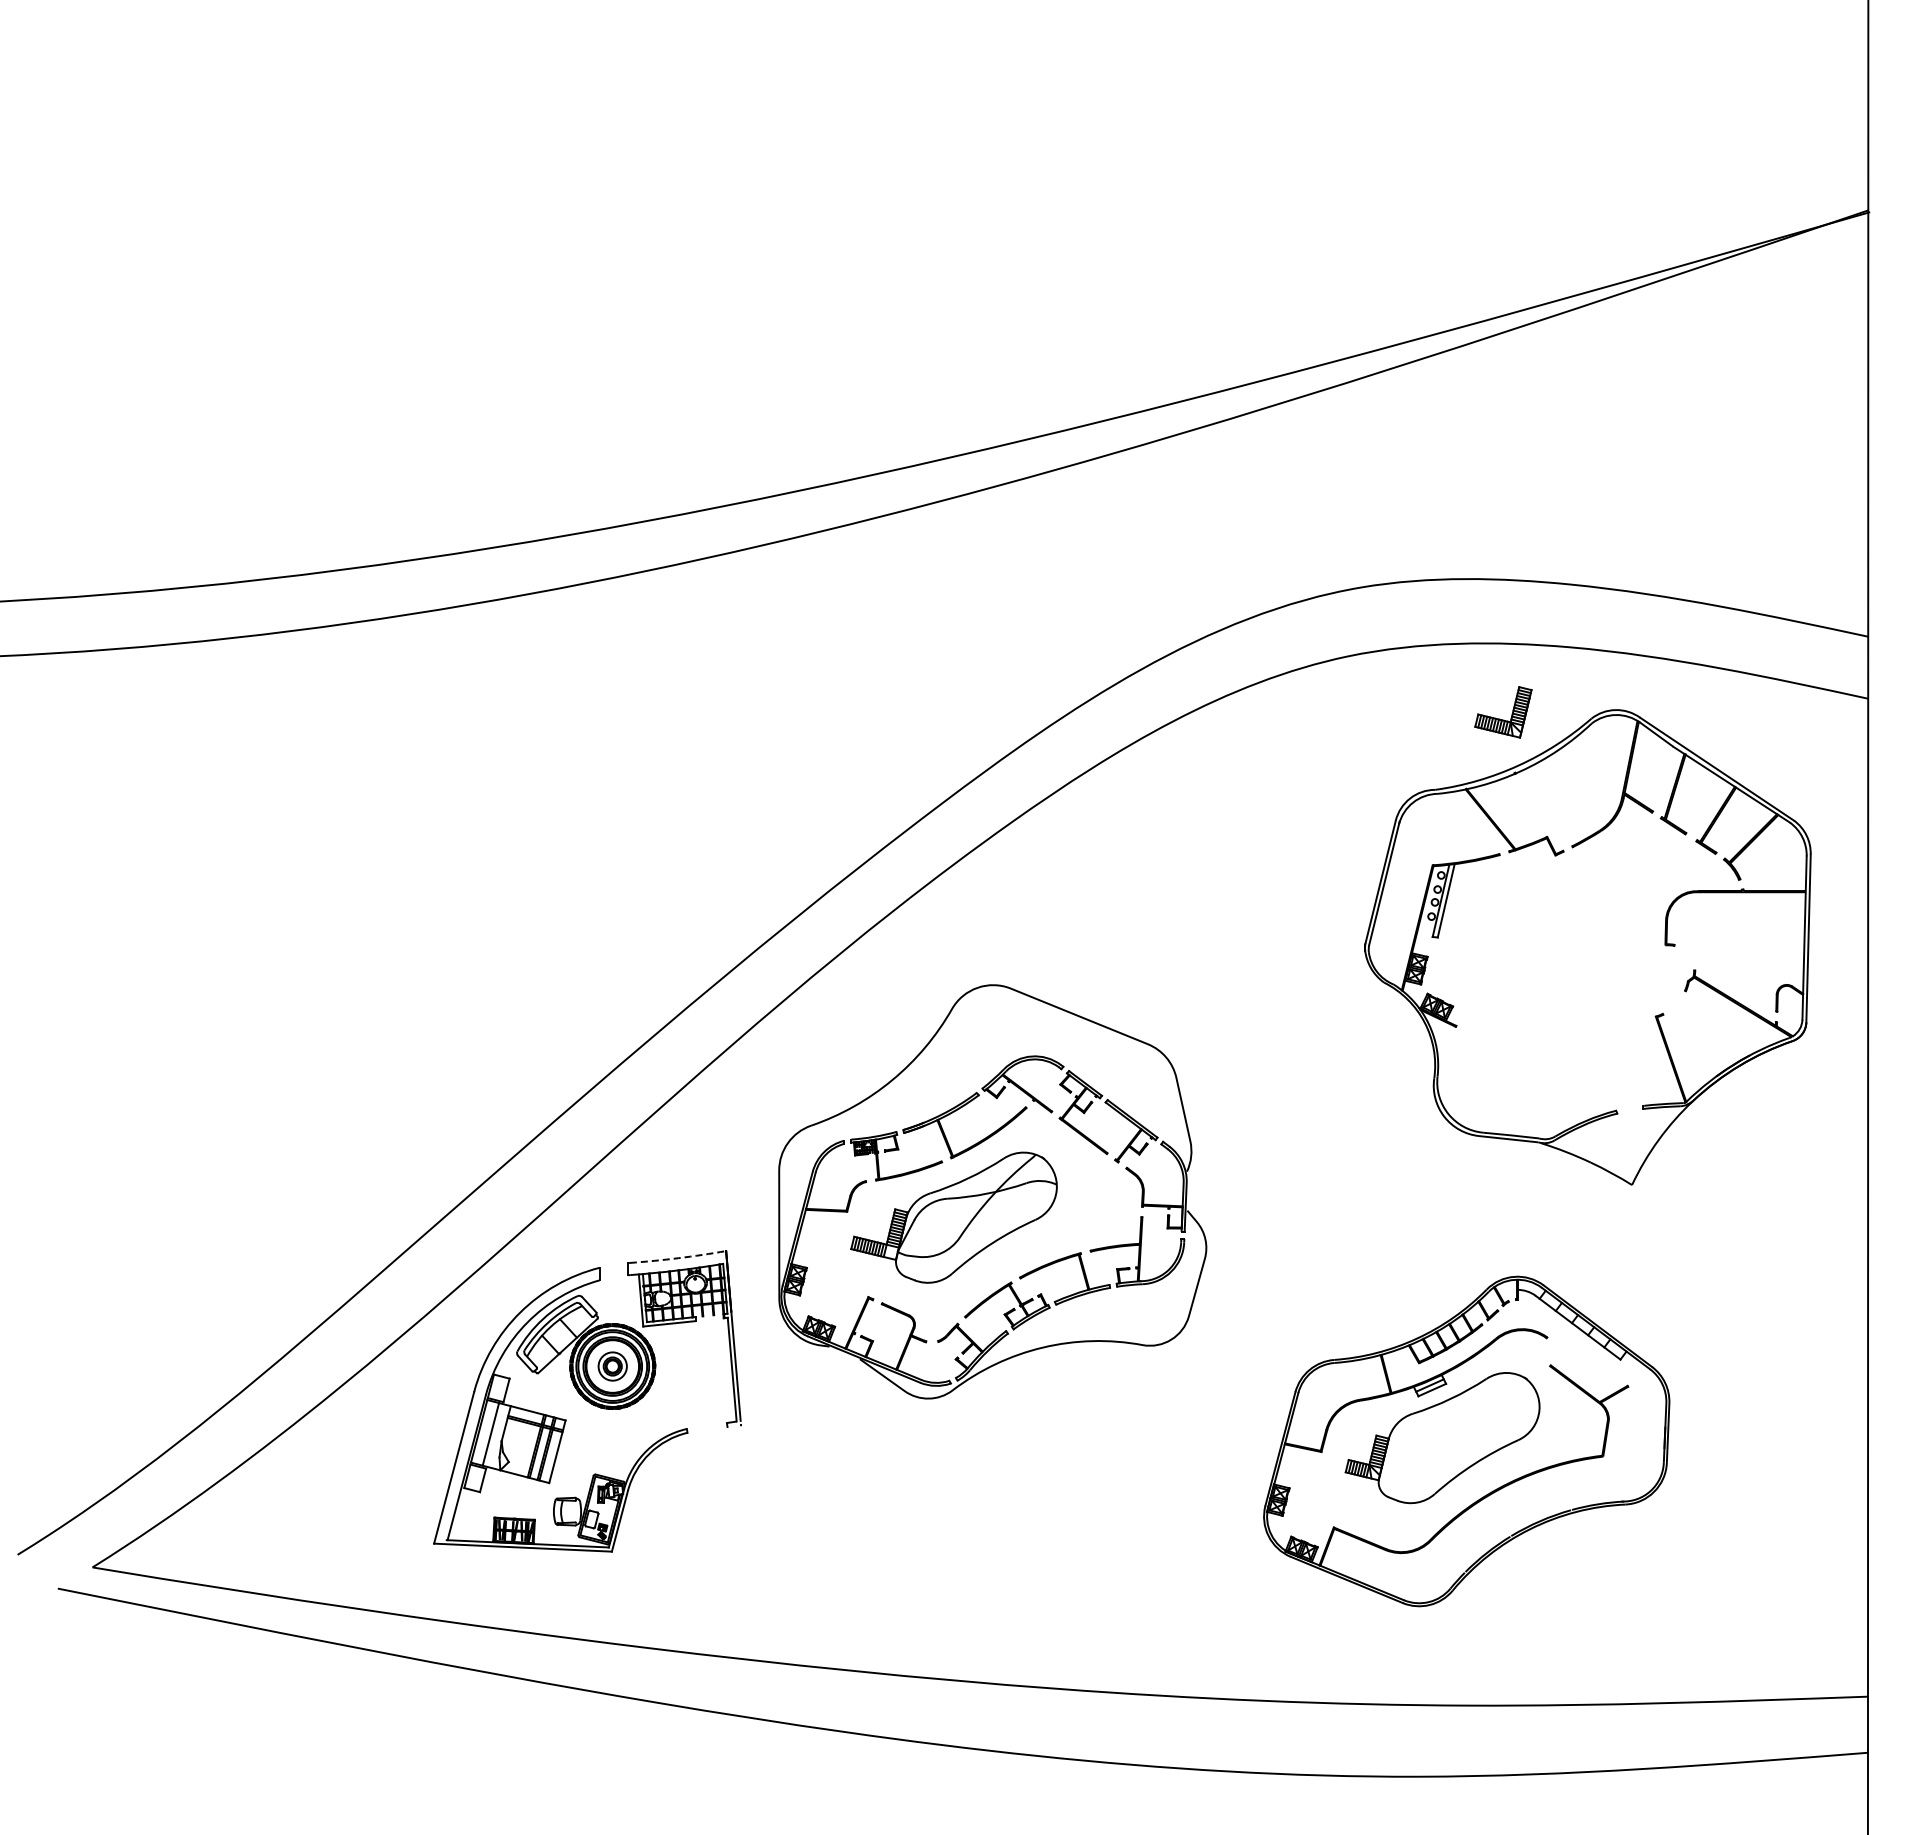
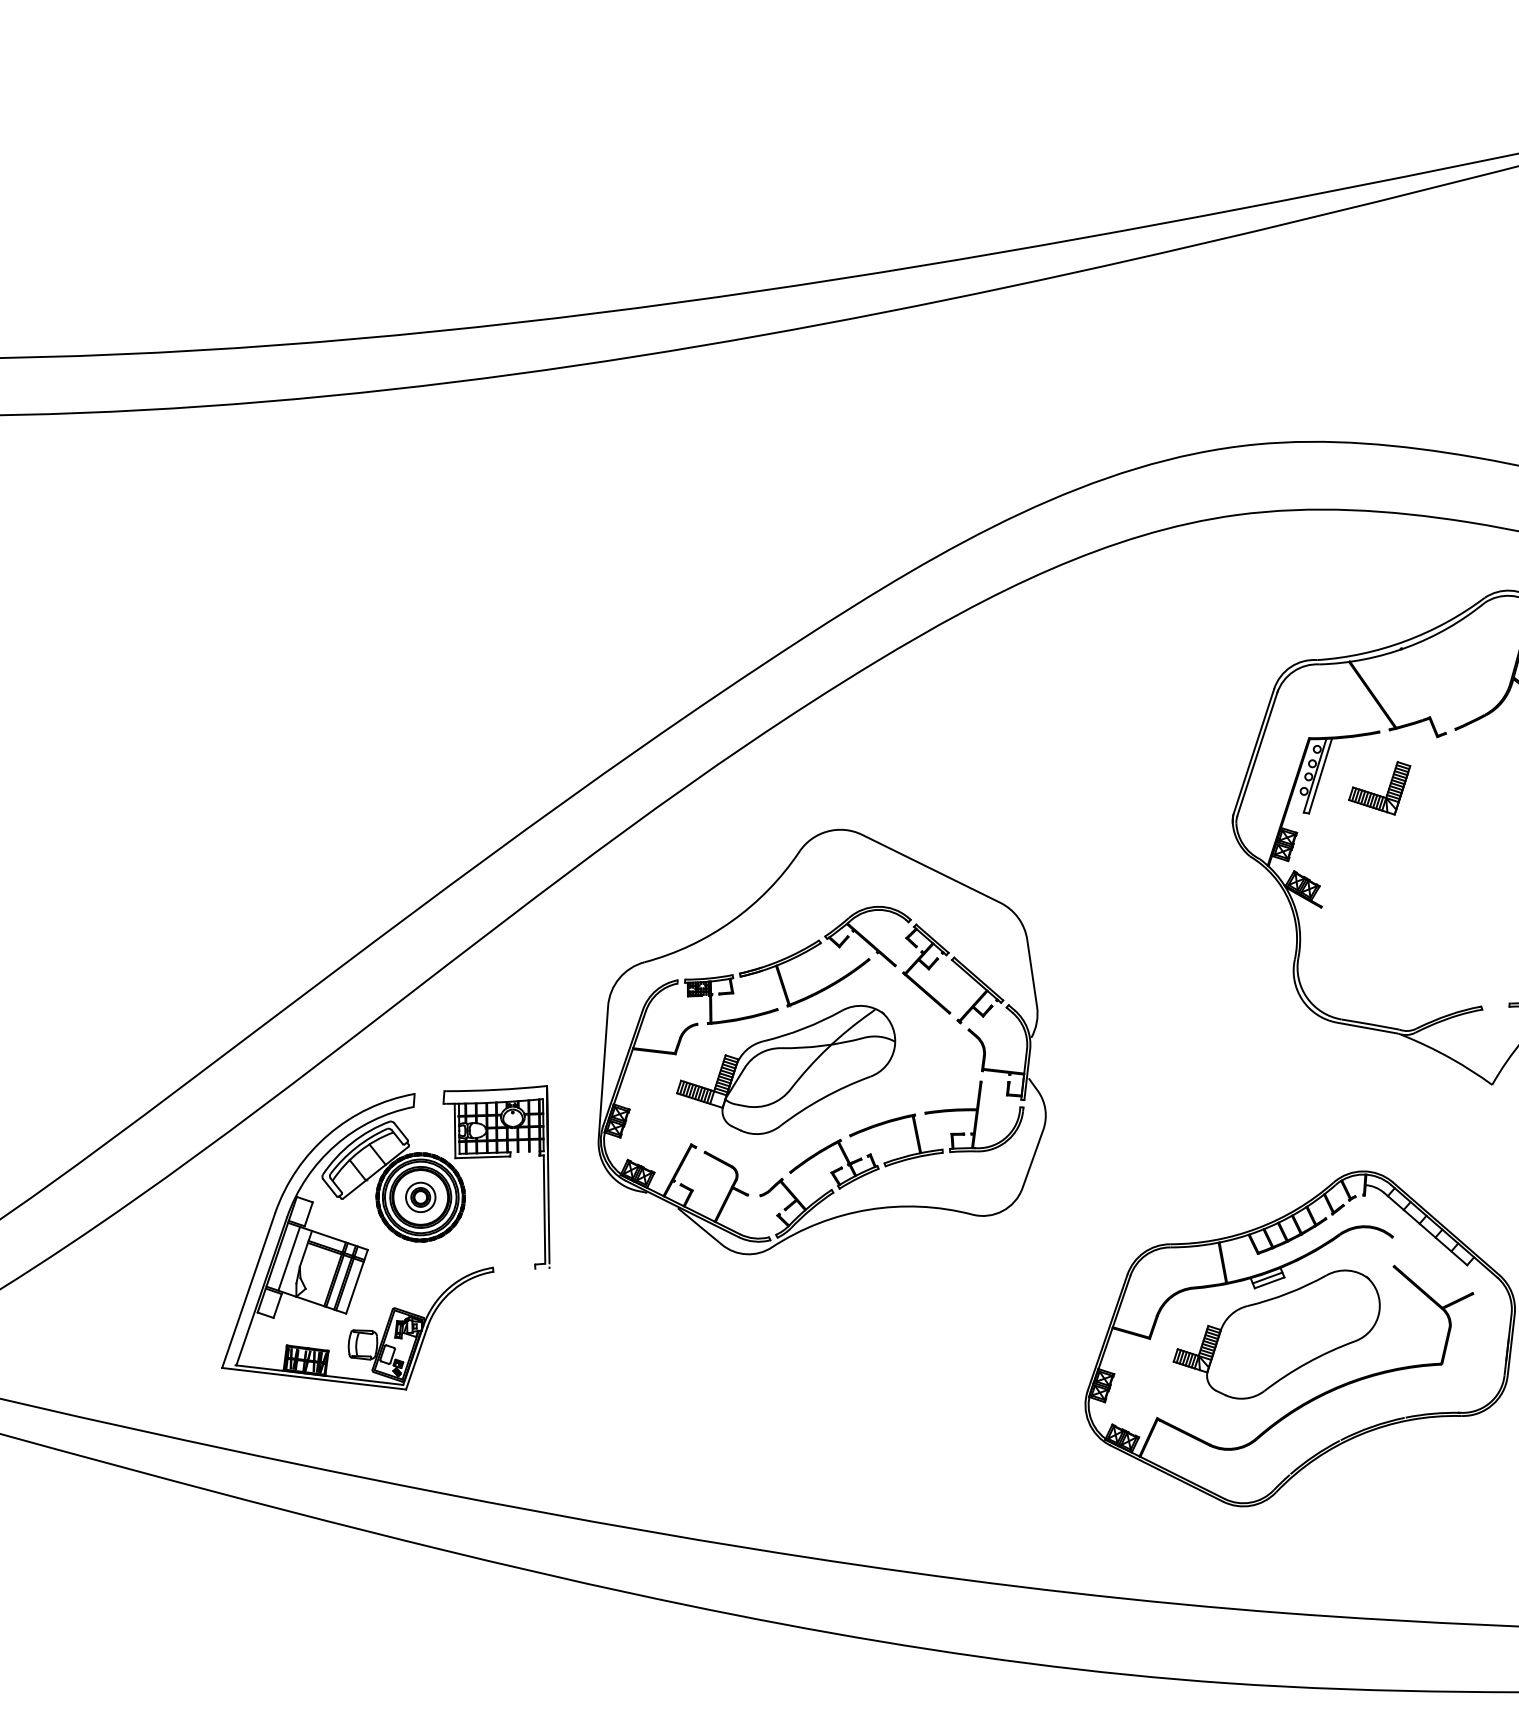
part: (1503, 719) -> (1378, 794), moved
arc: (678, 1258) -> (497, 1090), dashed -> solid

